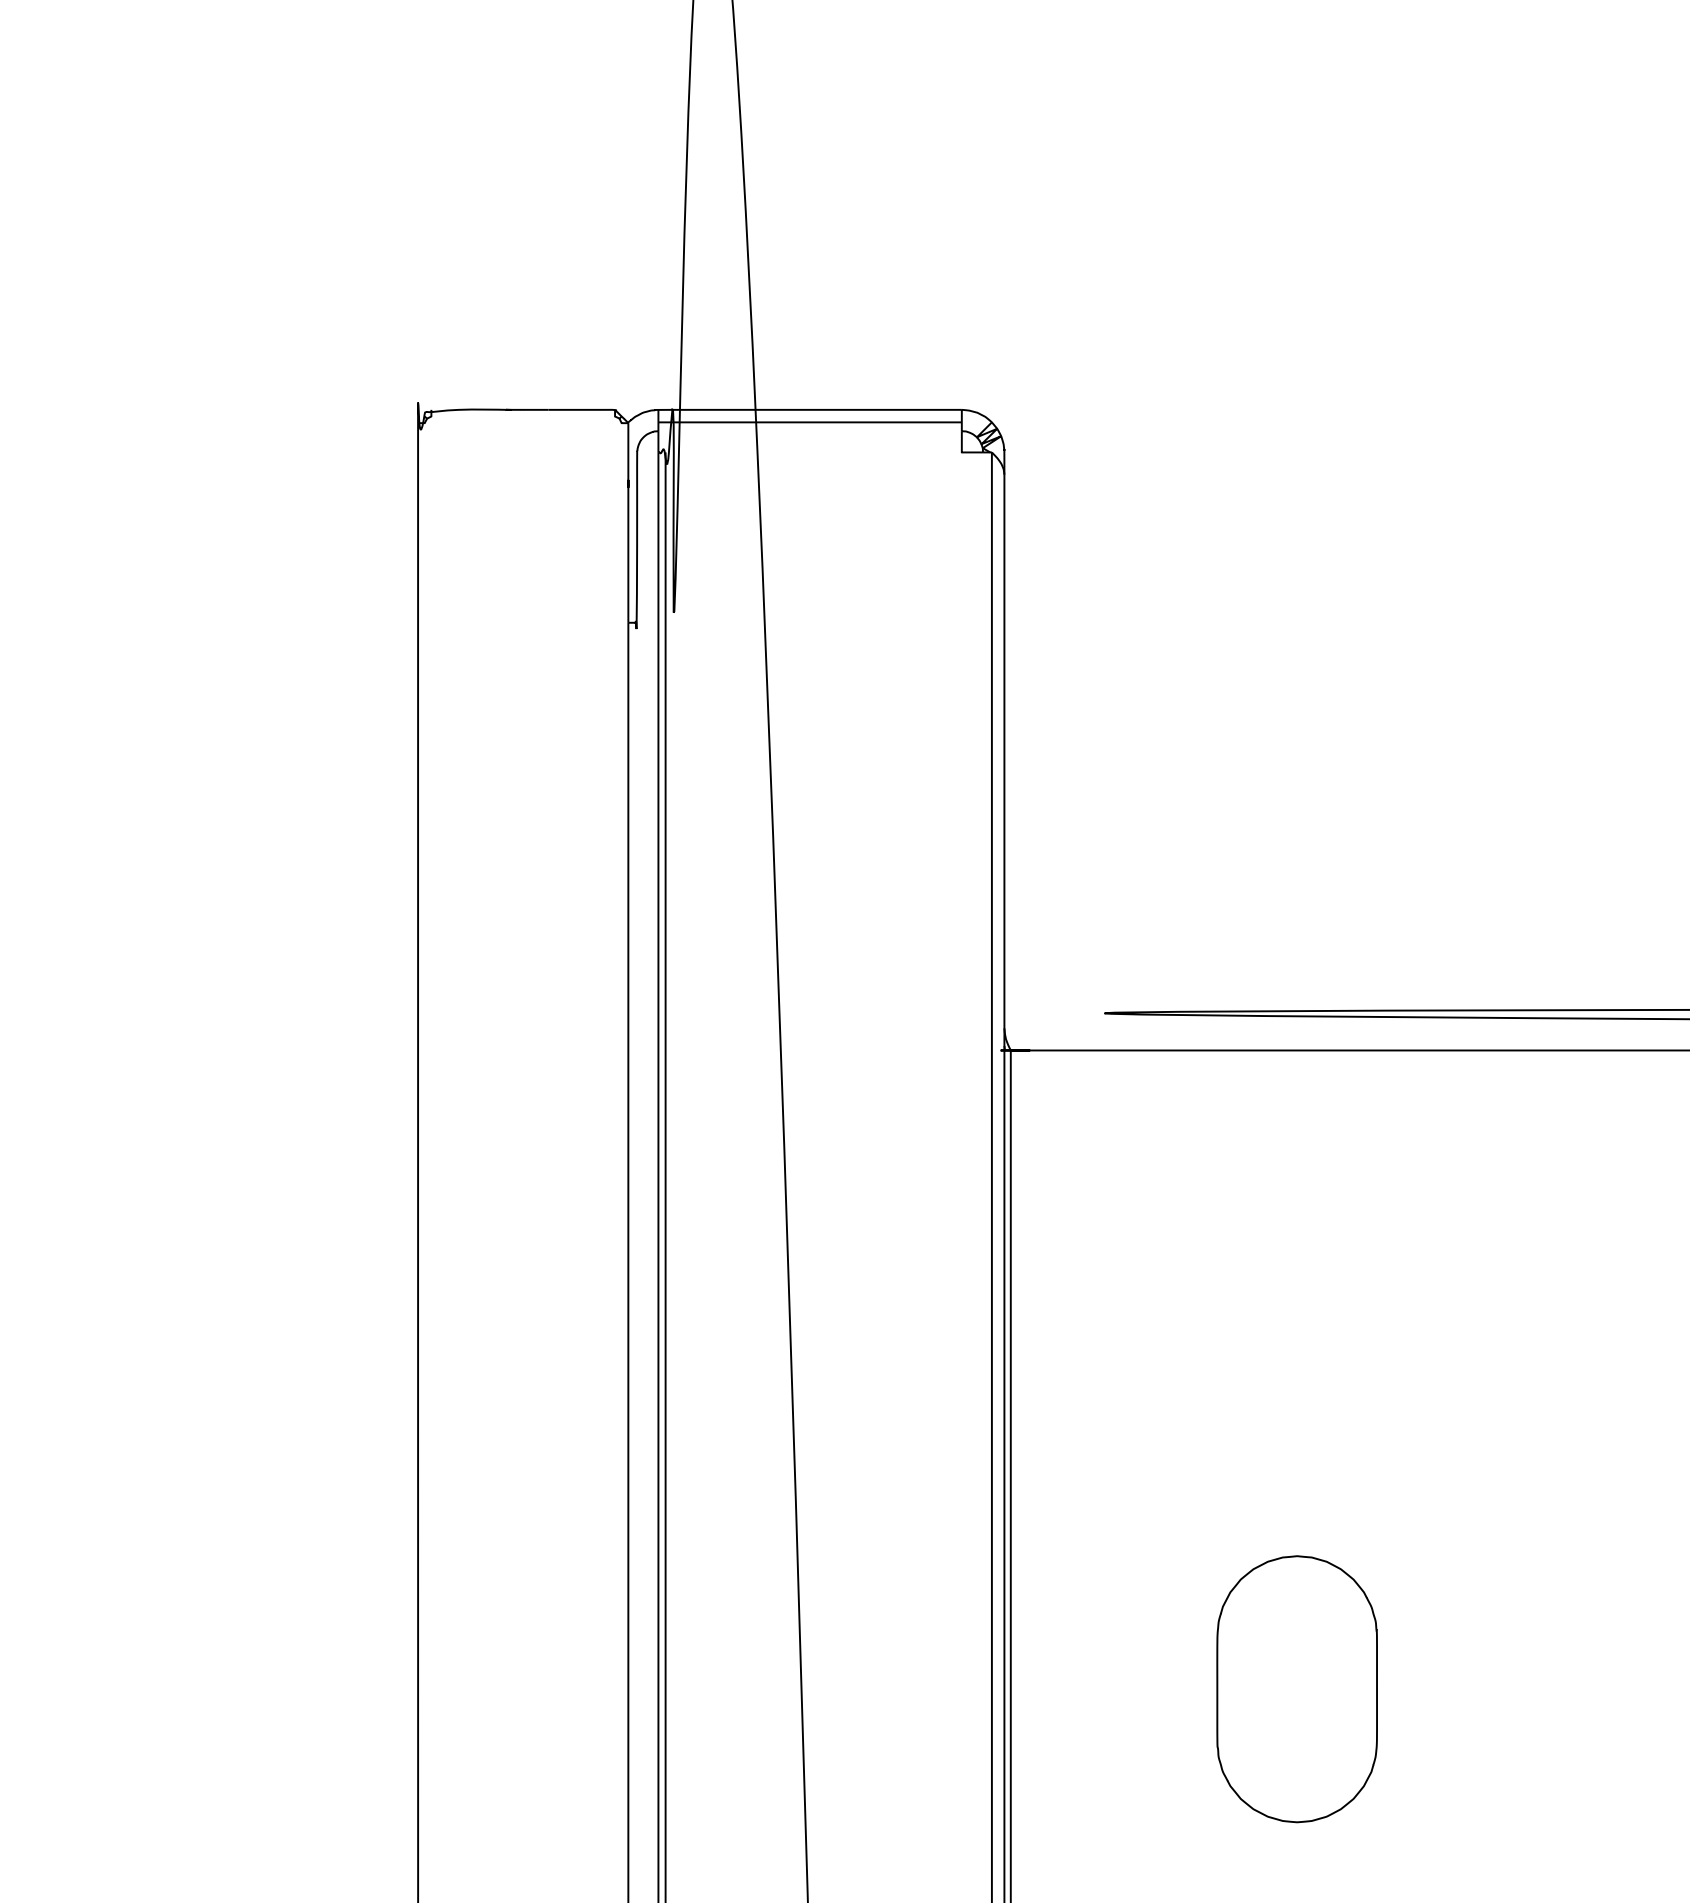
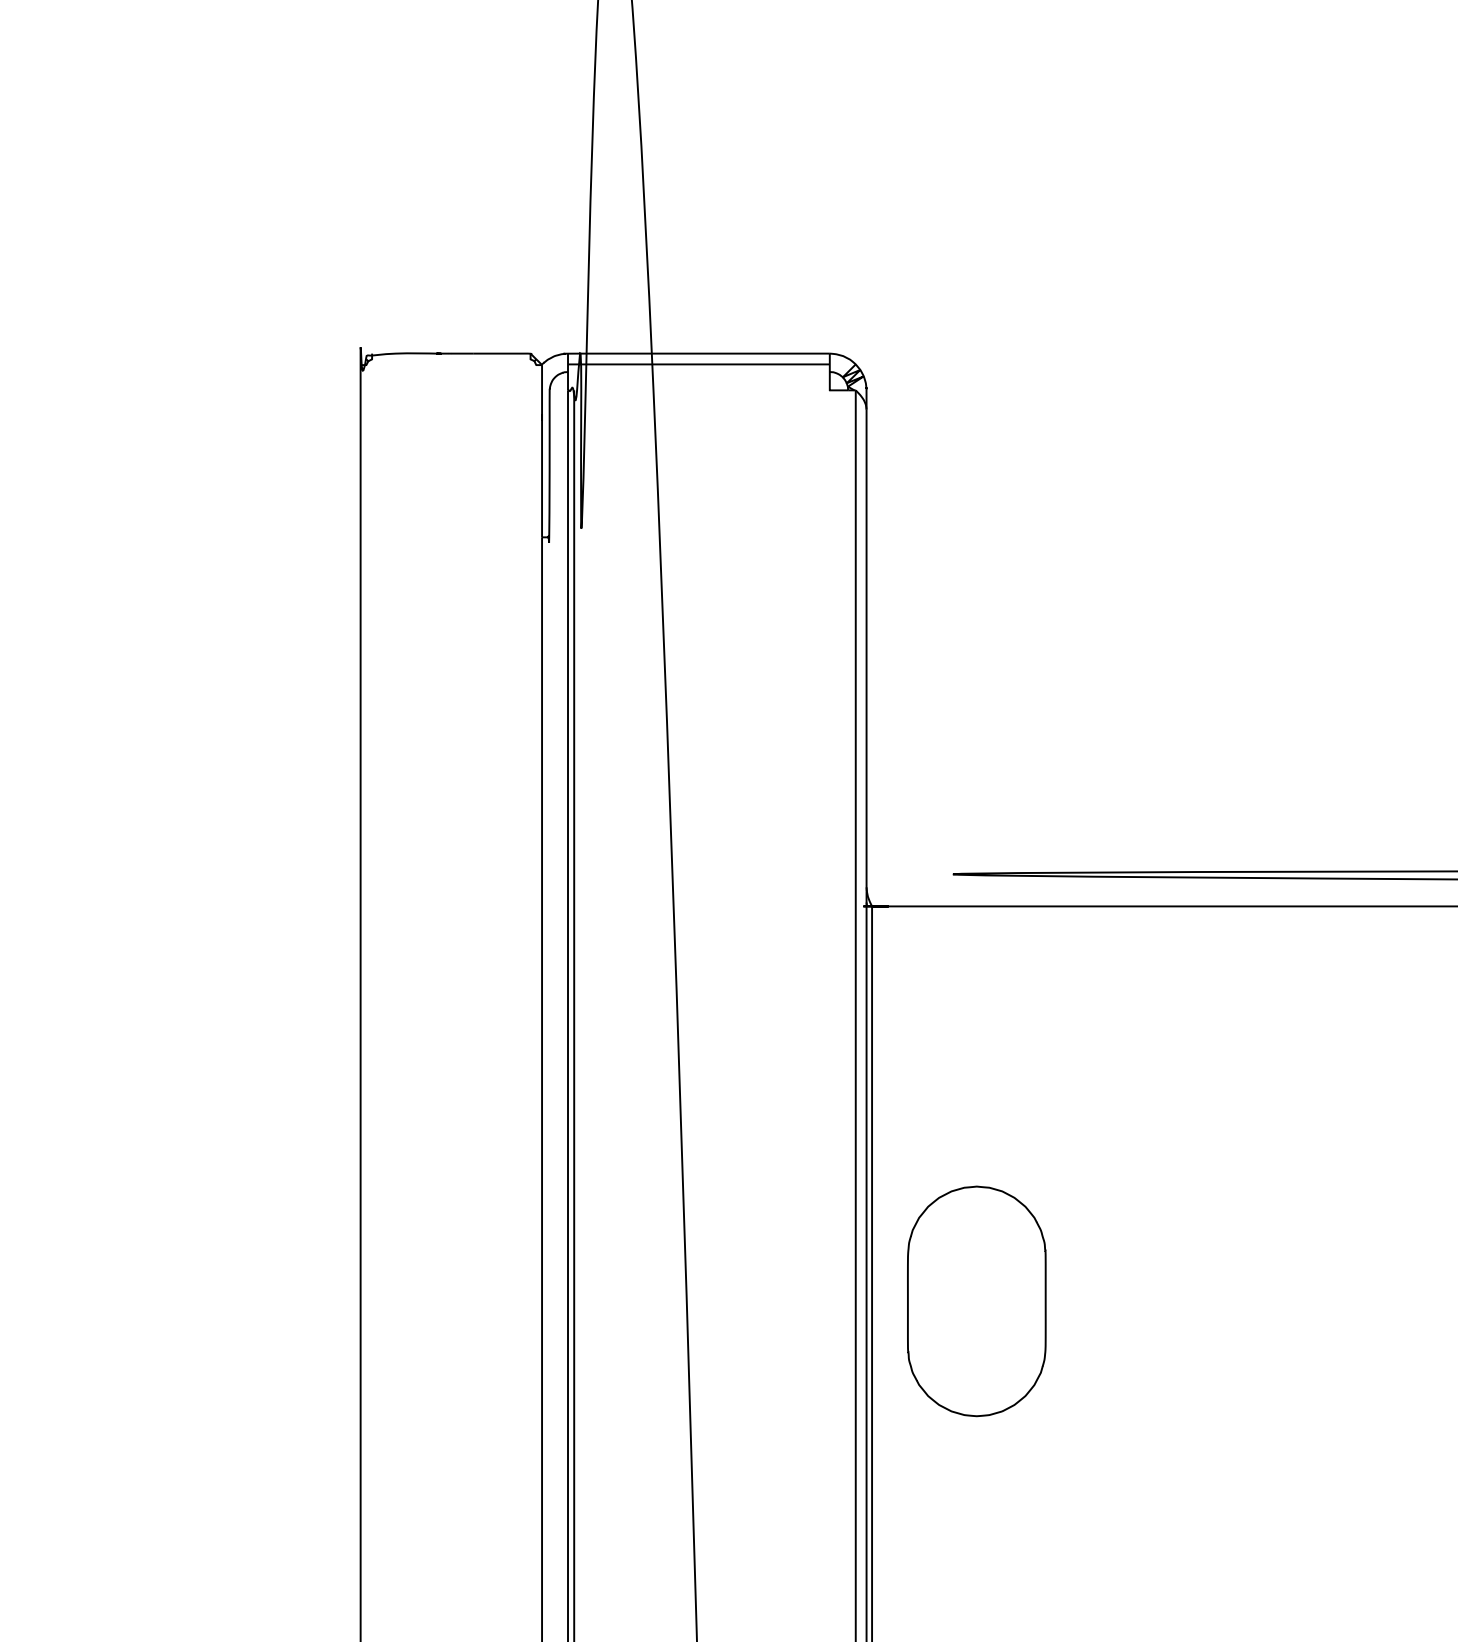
part: (1296, 1689) -> (976, 1301), moved

